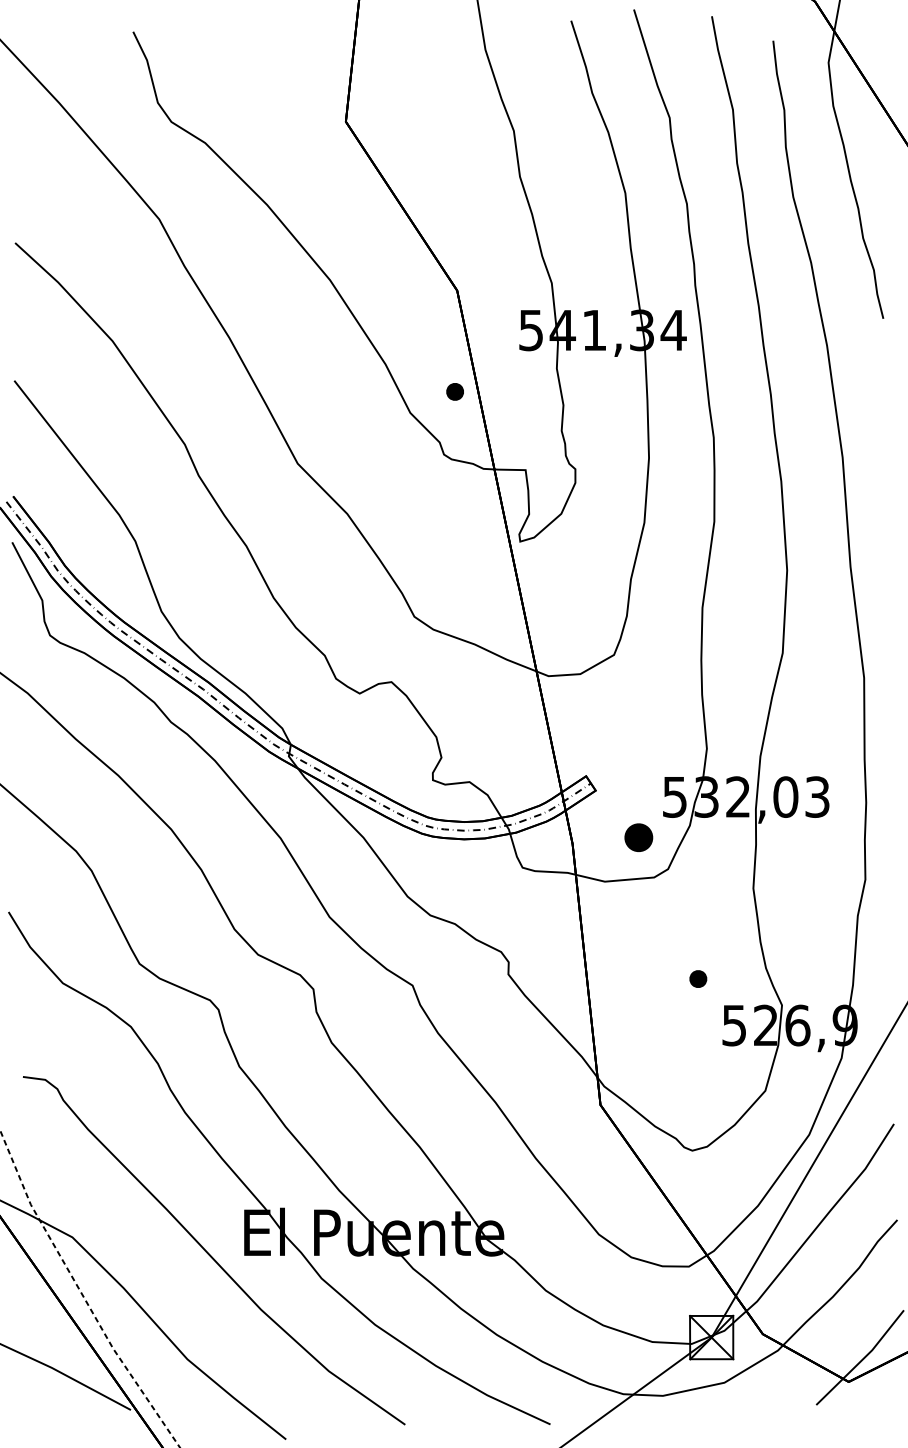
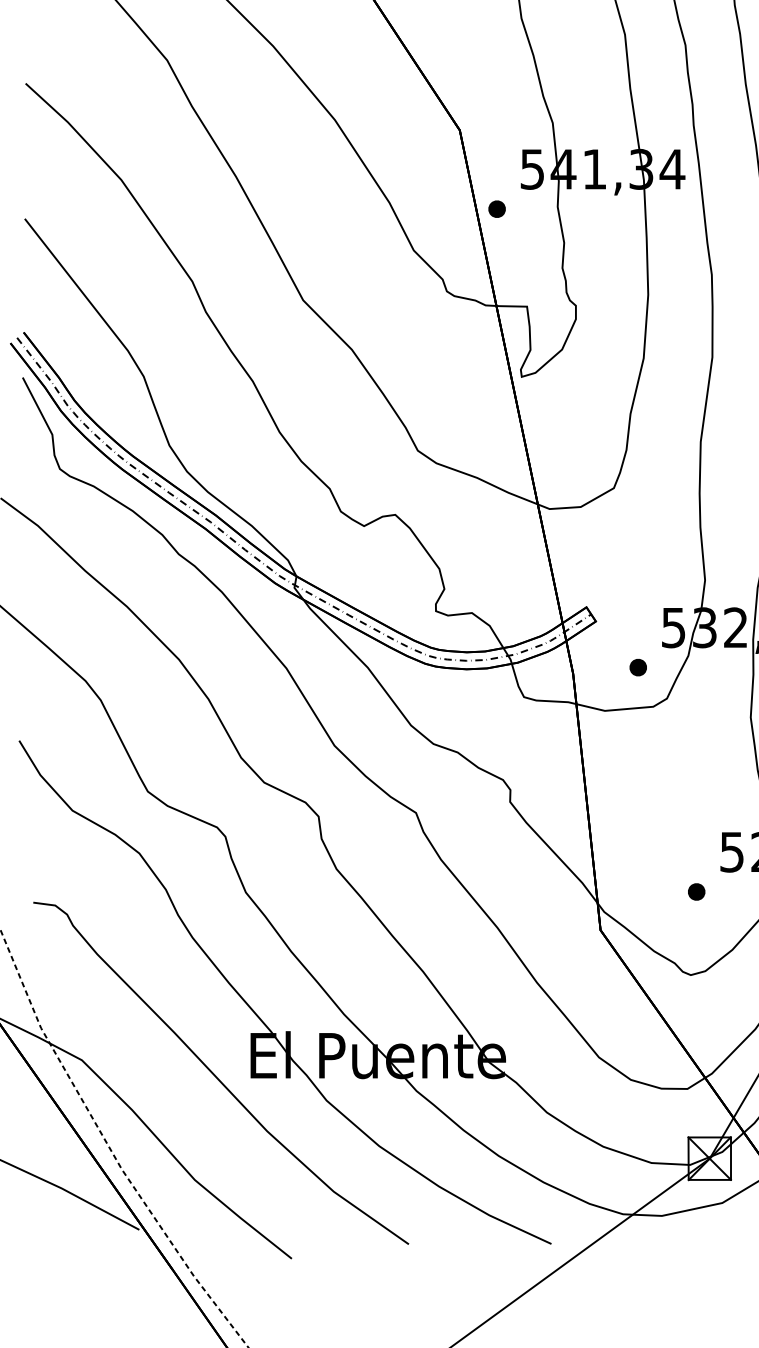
part: (454, 391) -> (496, 208), moved
part: (638, 837) -> (637, 667), size x0.62
part: (698, 978) -> (696, 891), moved

